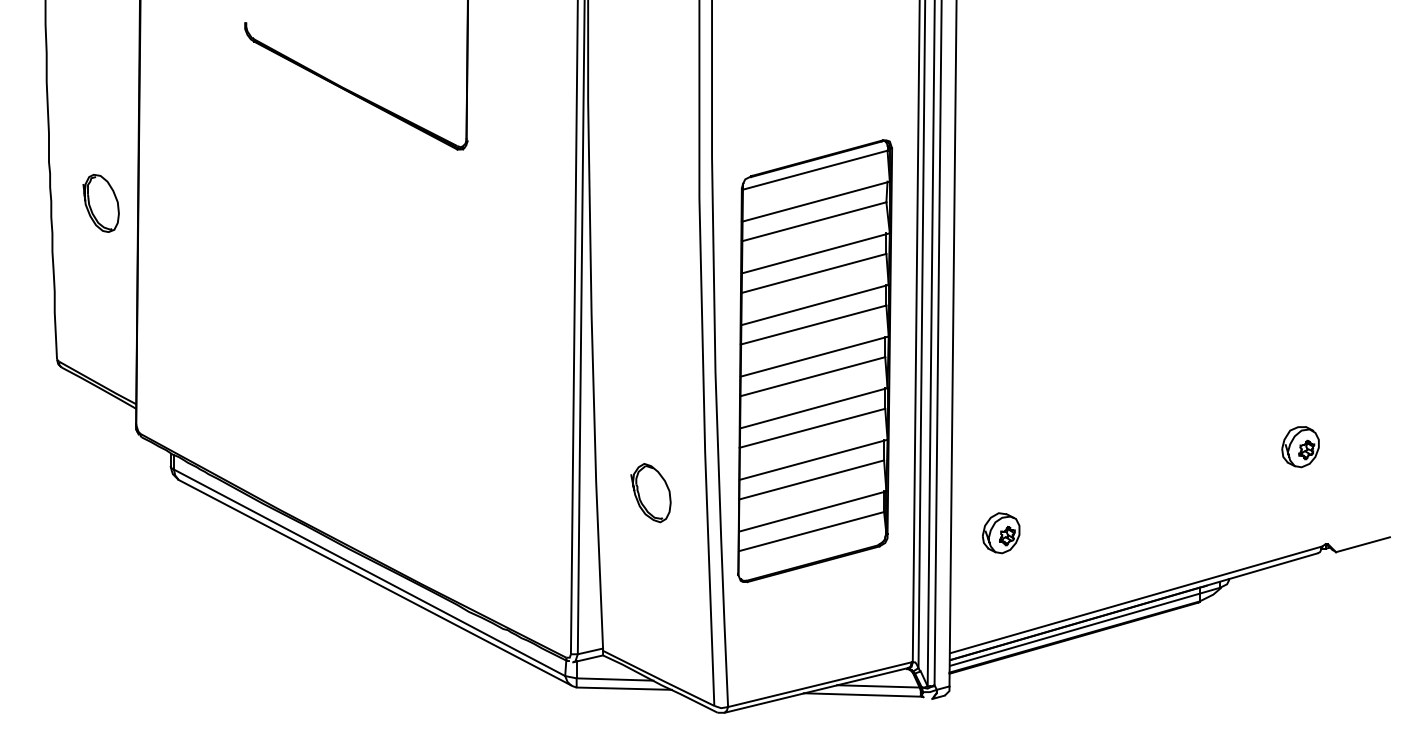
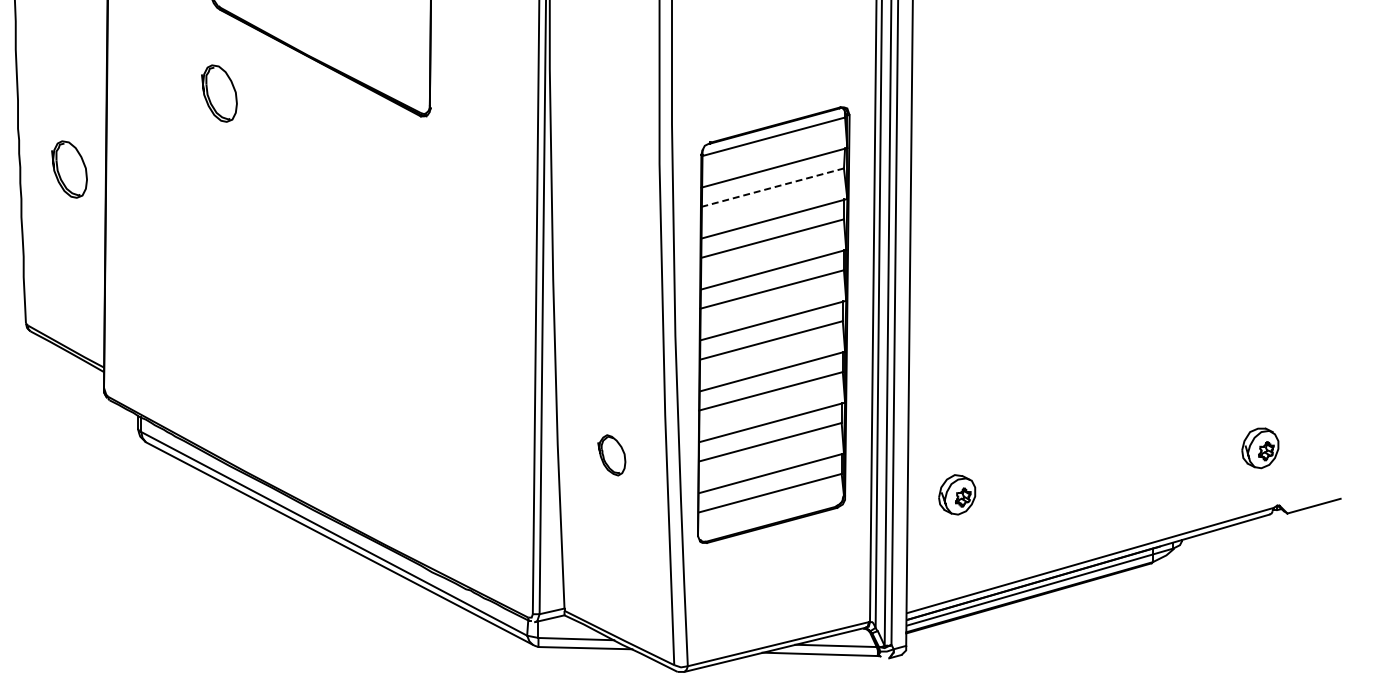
part: (252, 126) -> (218, 93), added
line: (814, 221) -> (773, 187), solid -> dashed
part: (1300, 447) -> (1260, 448), moved
part: (650, 493) -> (611, 455), size x0.7

